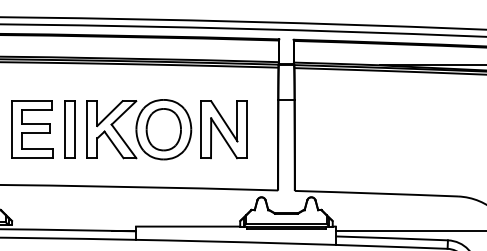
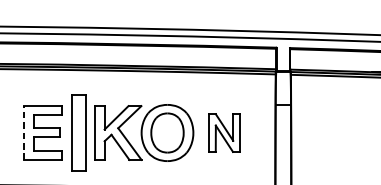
line: (12, 129) -> (24, 132), solid -> dashed
part: (69, 129) -> (78, 132), size x1.4
part: (223, 129) -> (223, 132), size x0.7

